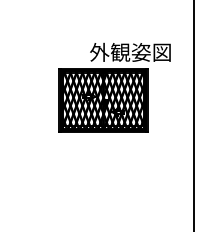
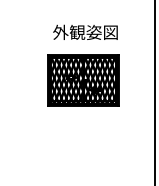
text: (130, 51) -> (85, 31), moved

